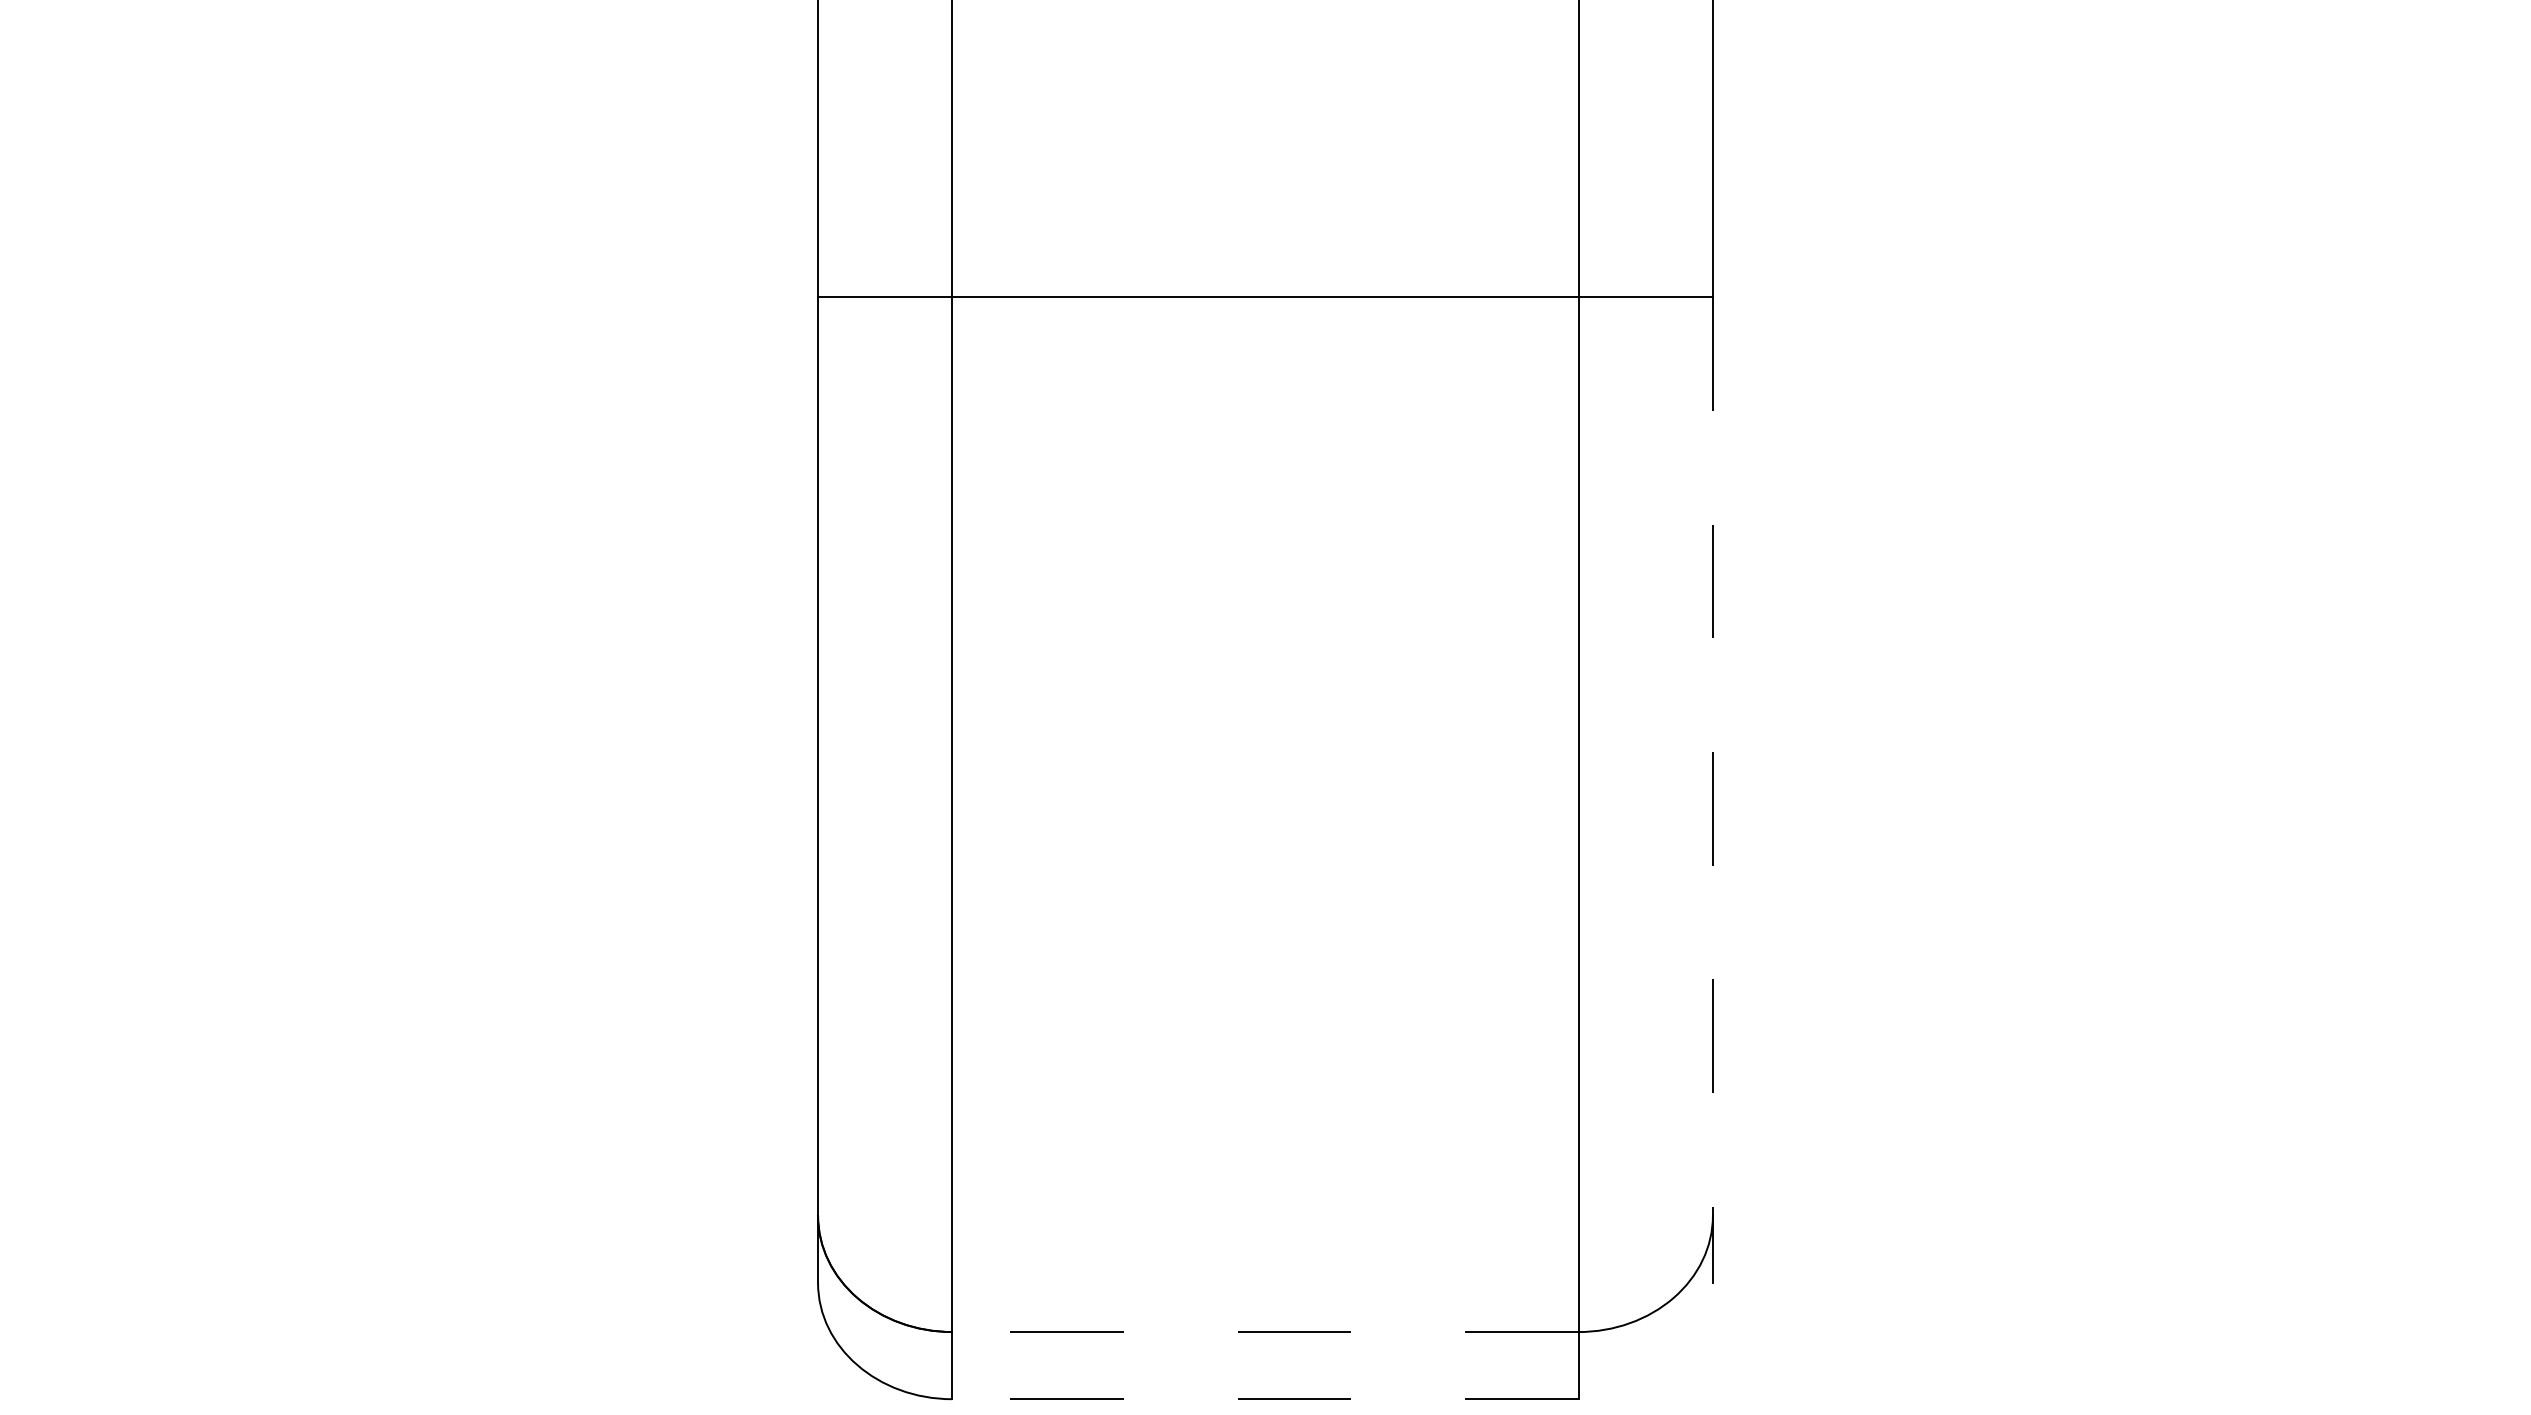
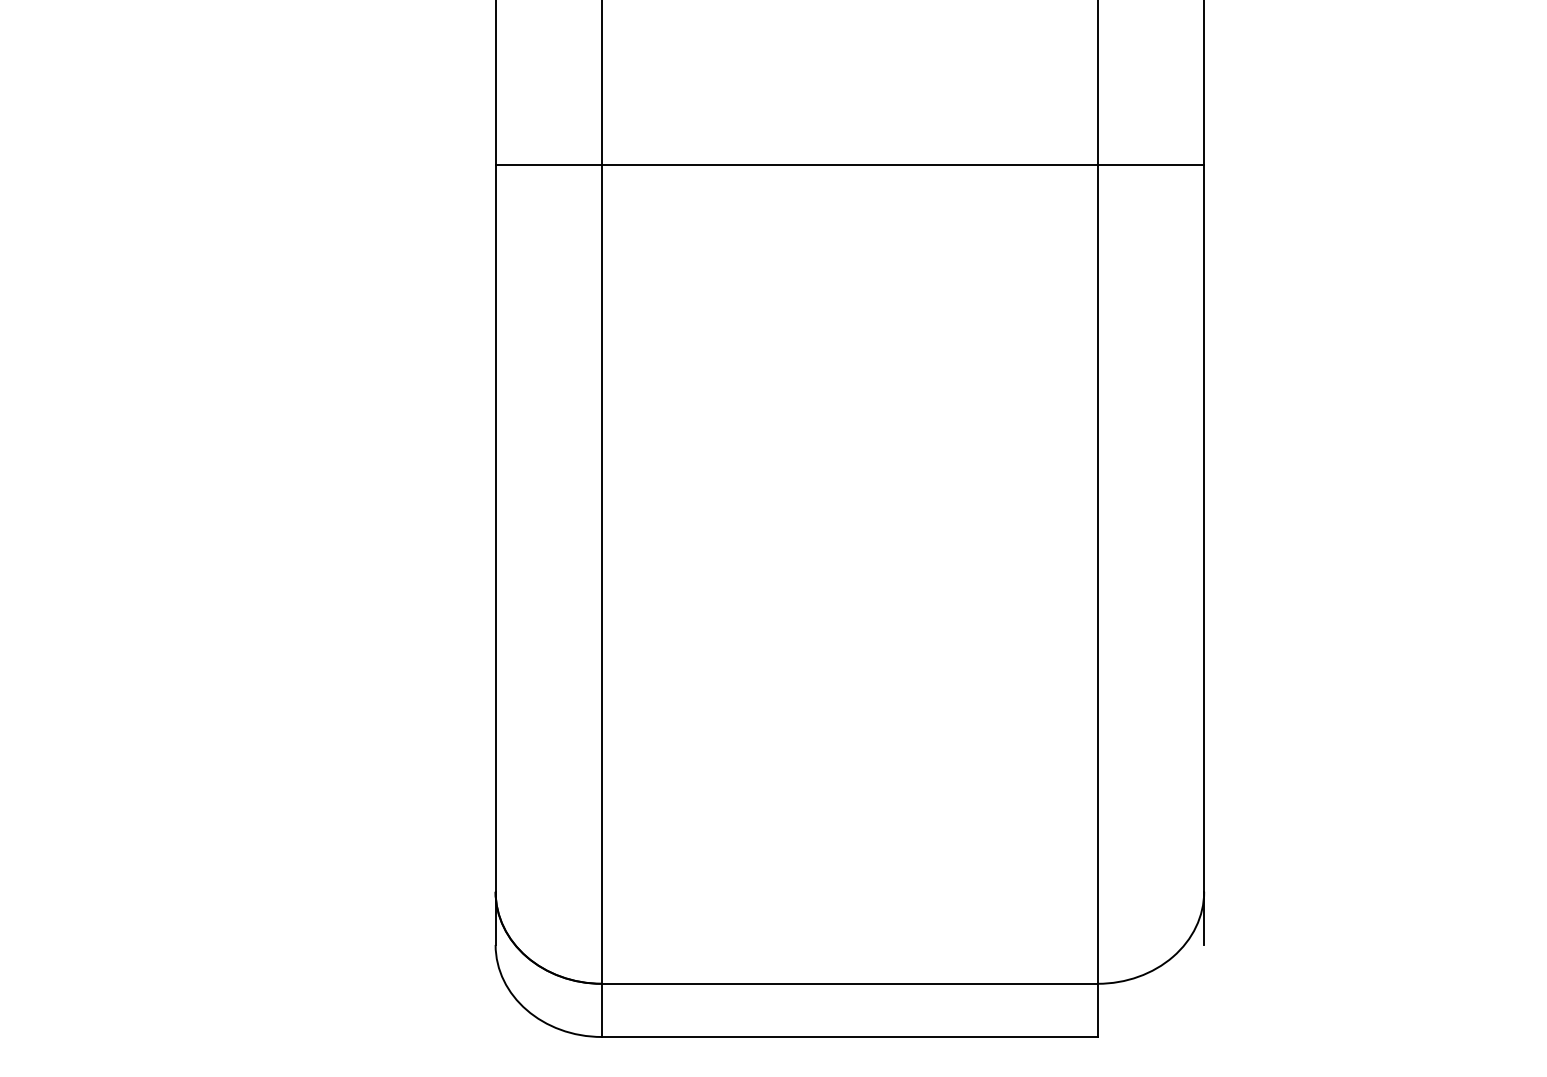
line: (1712, 757) -> (1203, 528), dashed -> solid
line: (1264, 1332) -> (849, 984), dashed -> solid
line: (1264, 1399) -> (849, 1037), dashed -> solid

